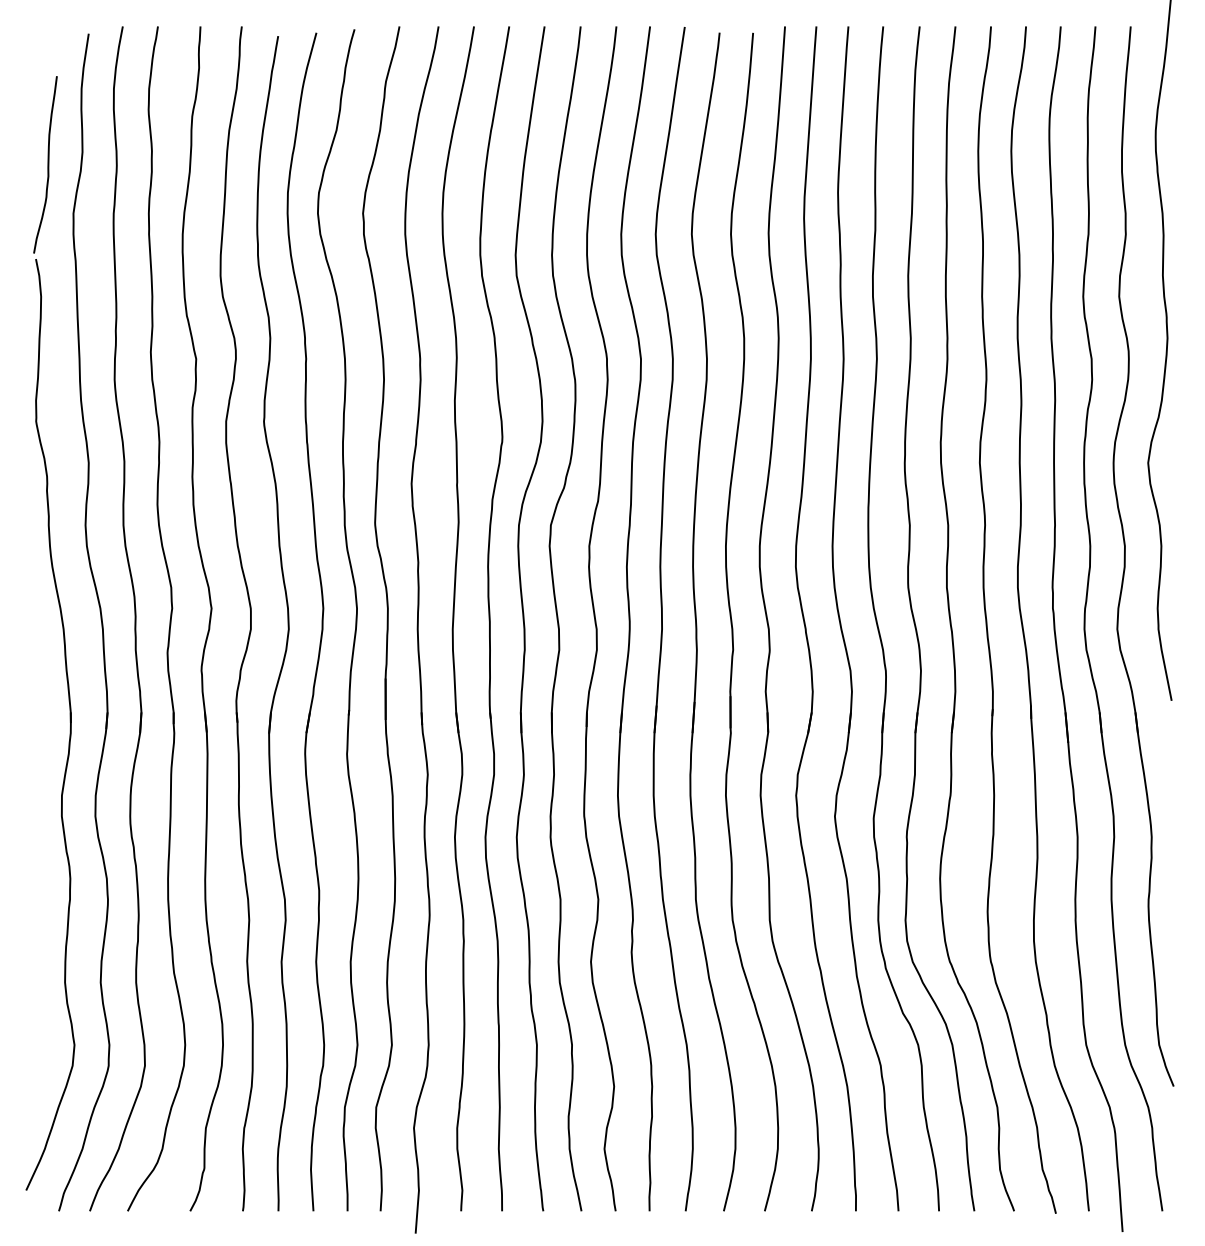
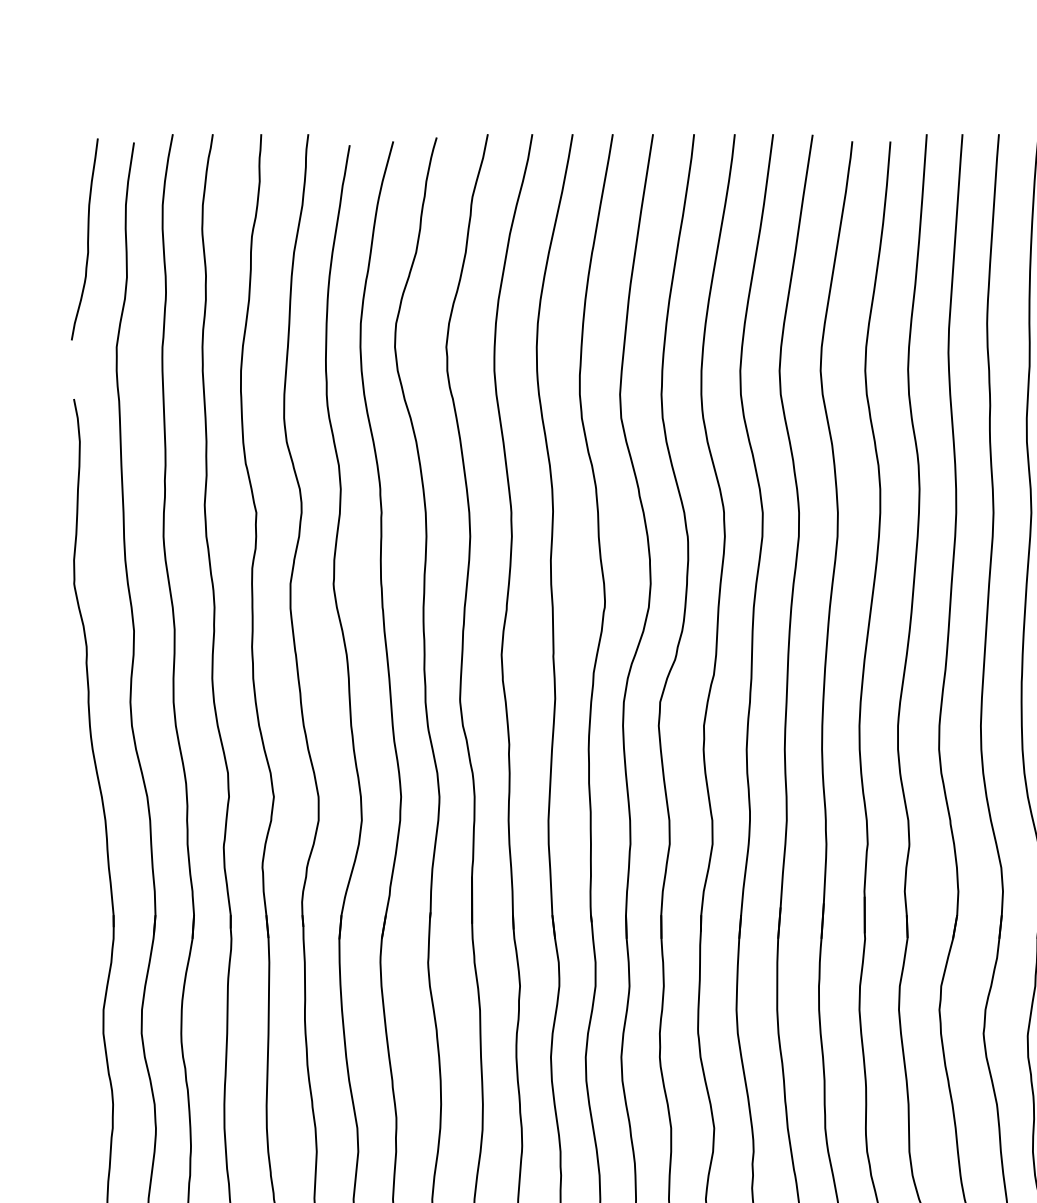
curve: (47, 164) -> (87, 239), moved

